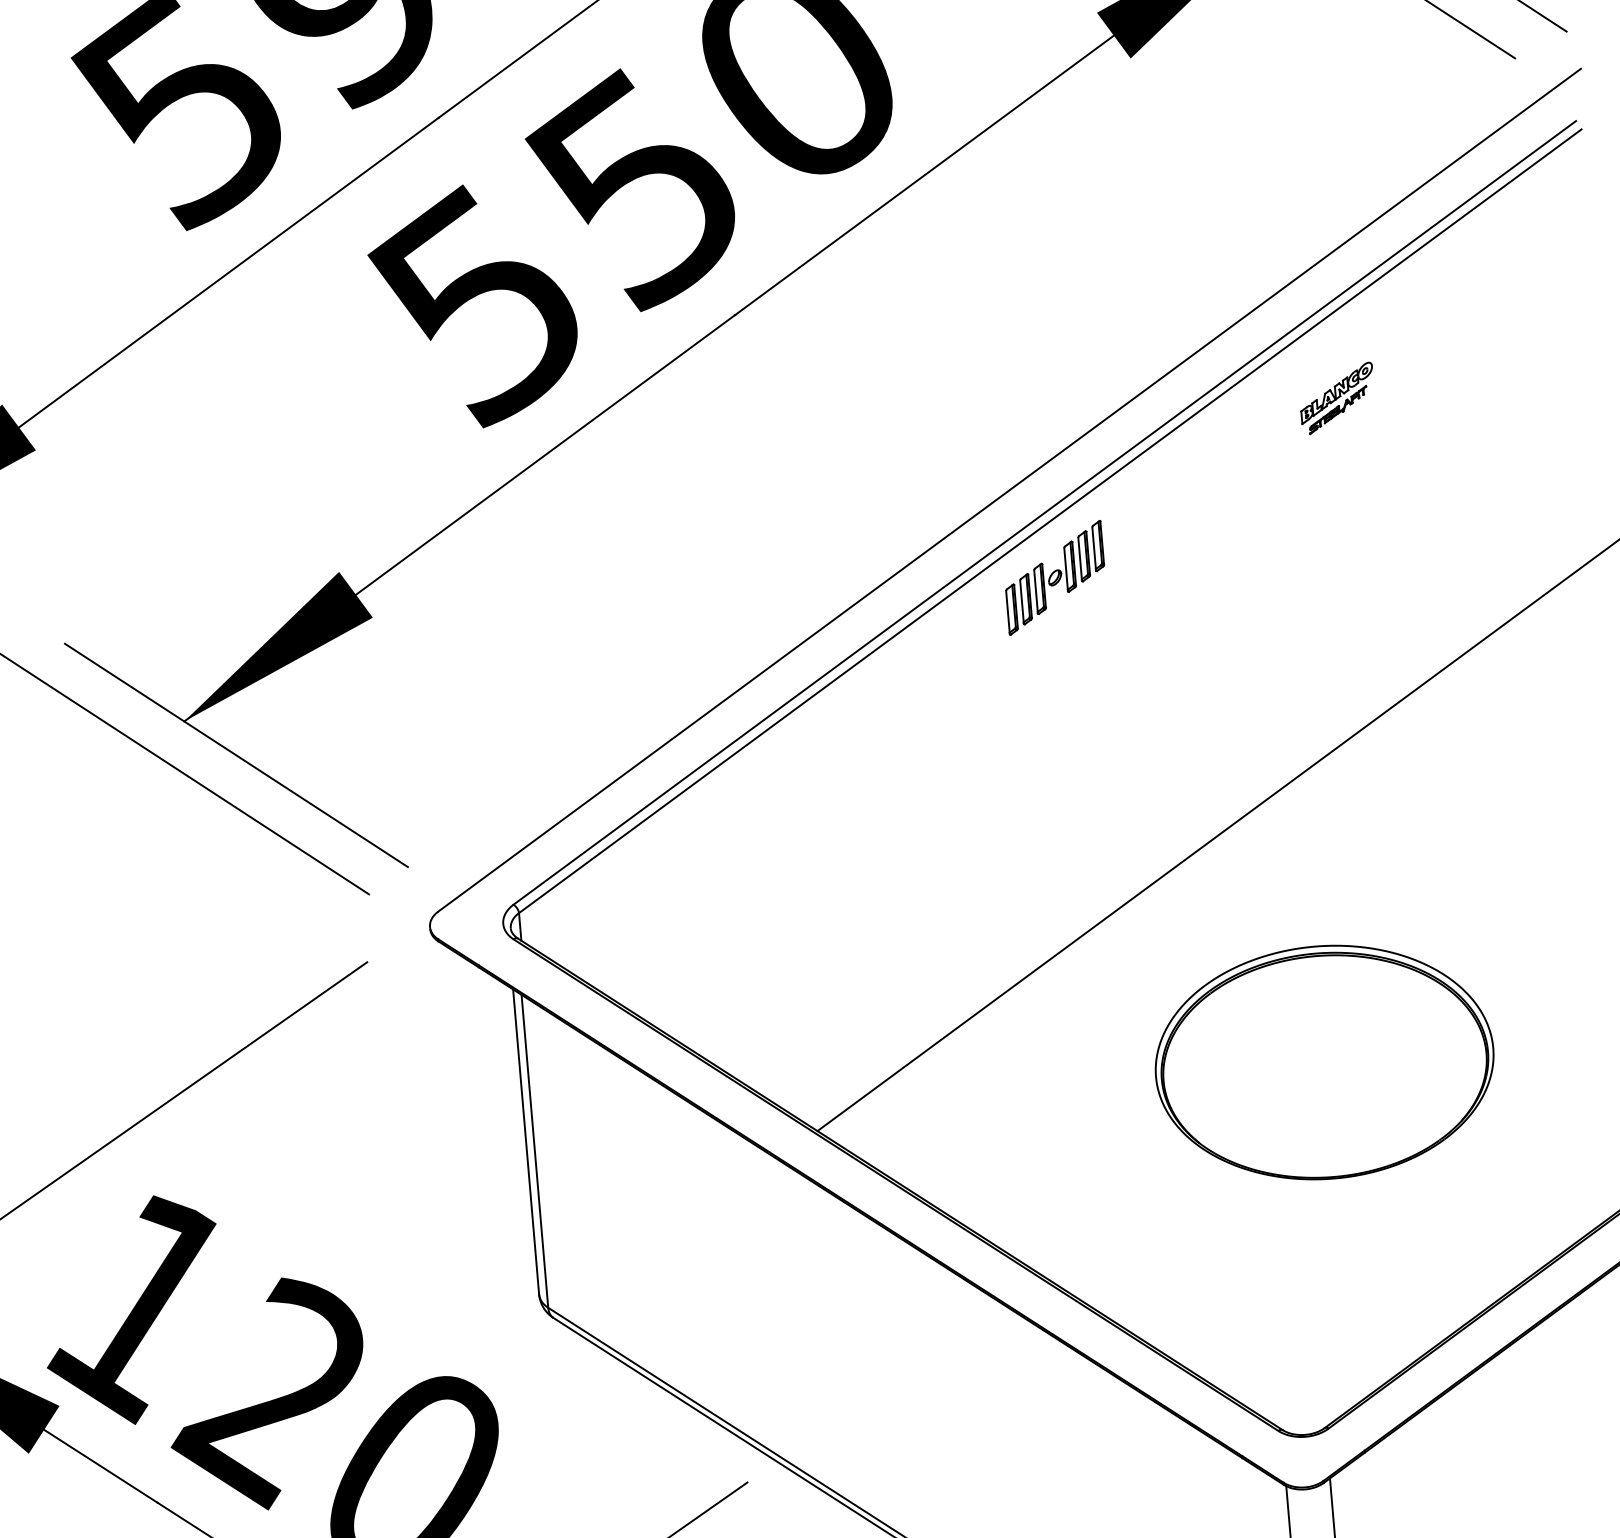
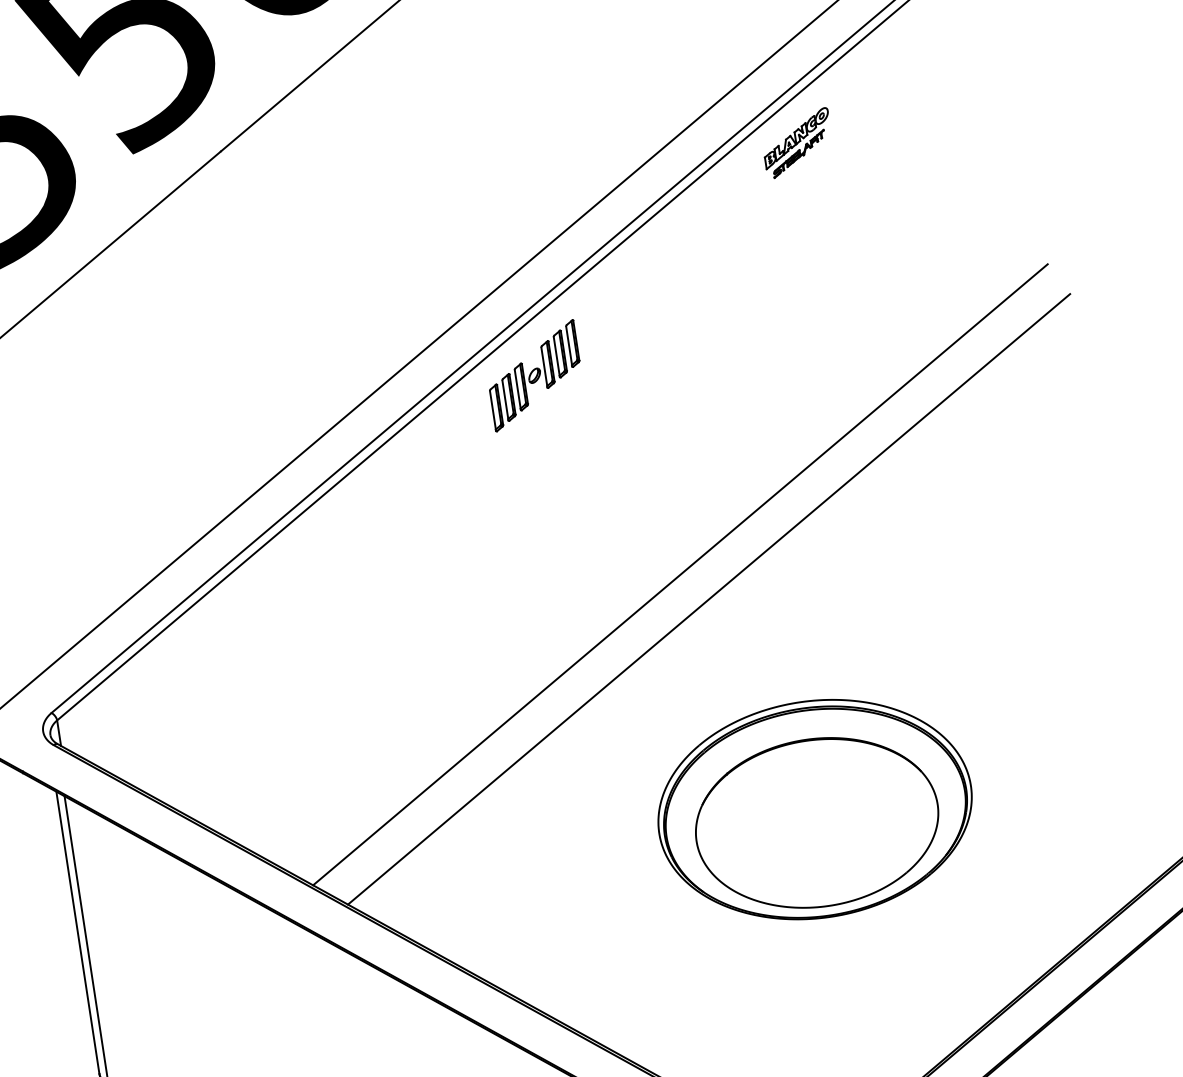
part: (1336, 398) -> (796, 143), moved
line: (1196, 800) -> (679, 573), added
part: (1325, 1076) -> (816, 822), added

